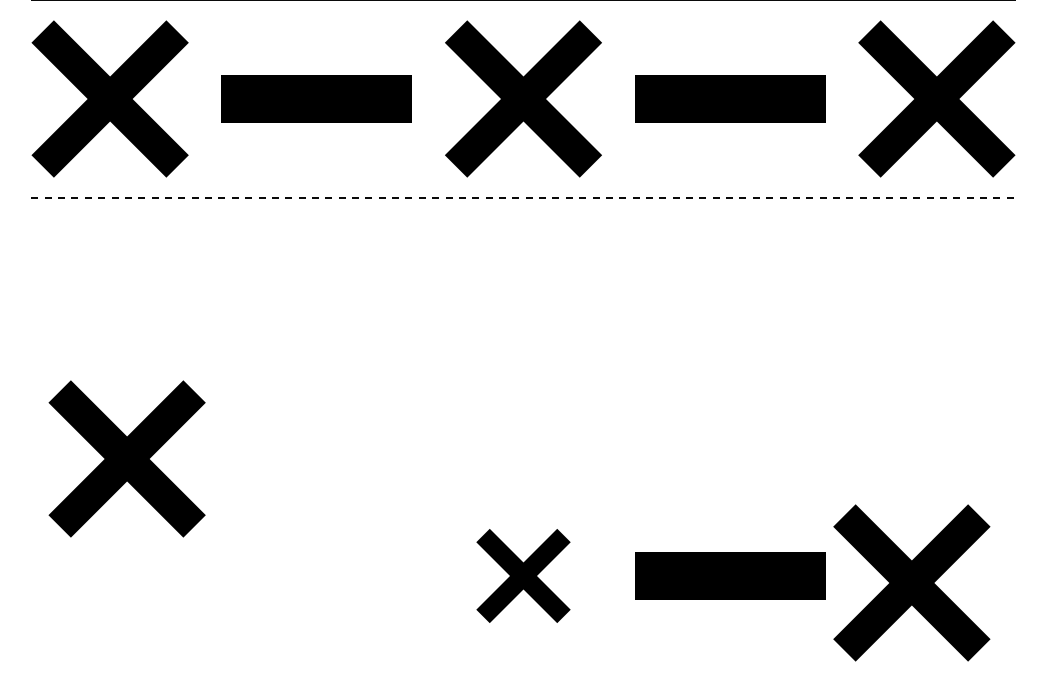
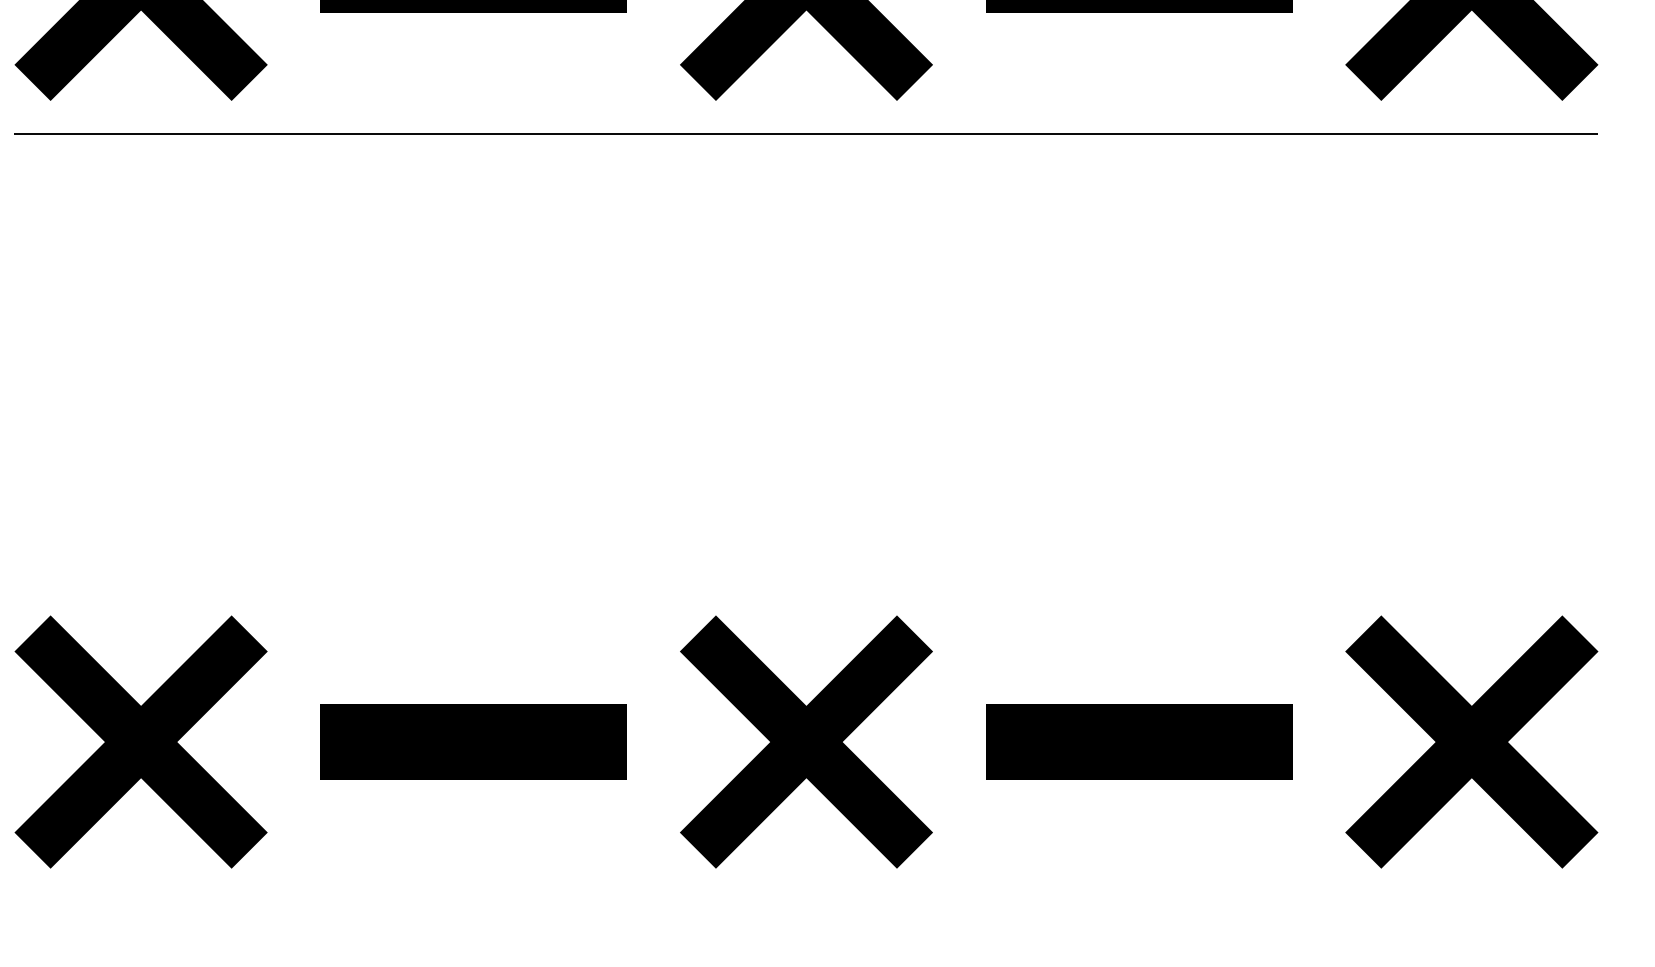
line: (523, 198) -> (806, 134), dashed -> solid
part: (126, 458) -> (140, 741), moved
line: (316, 575) -> (473, 741), added
part: (523, 575) -> (806, 741), size x1.67
part: (911, 582) -> (1471, 741), moved

